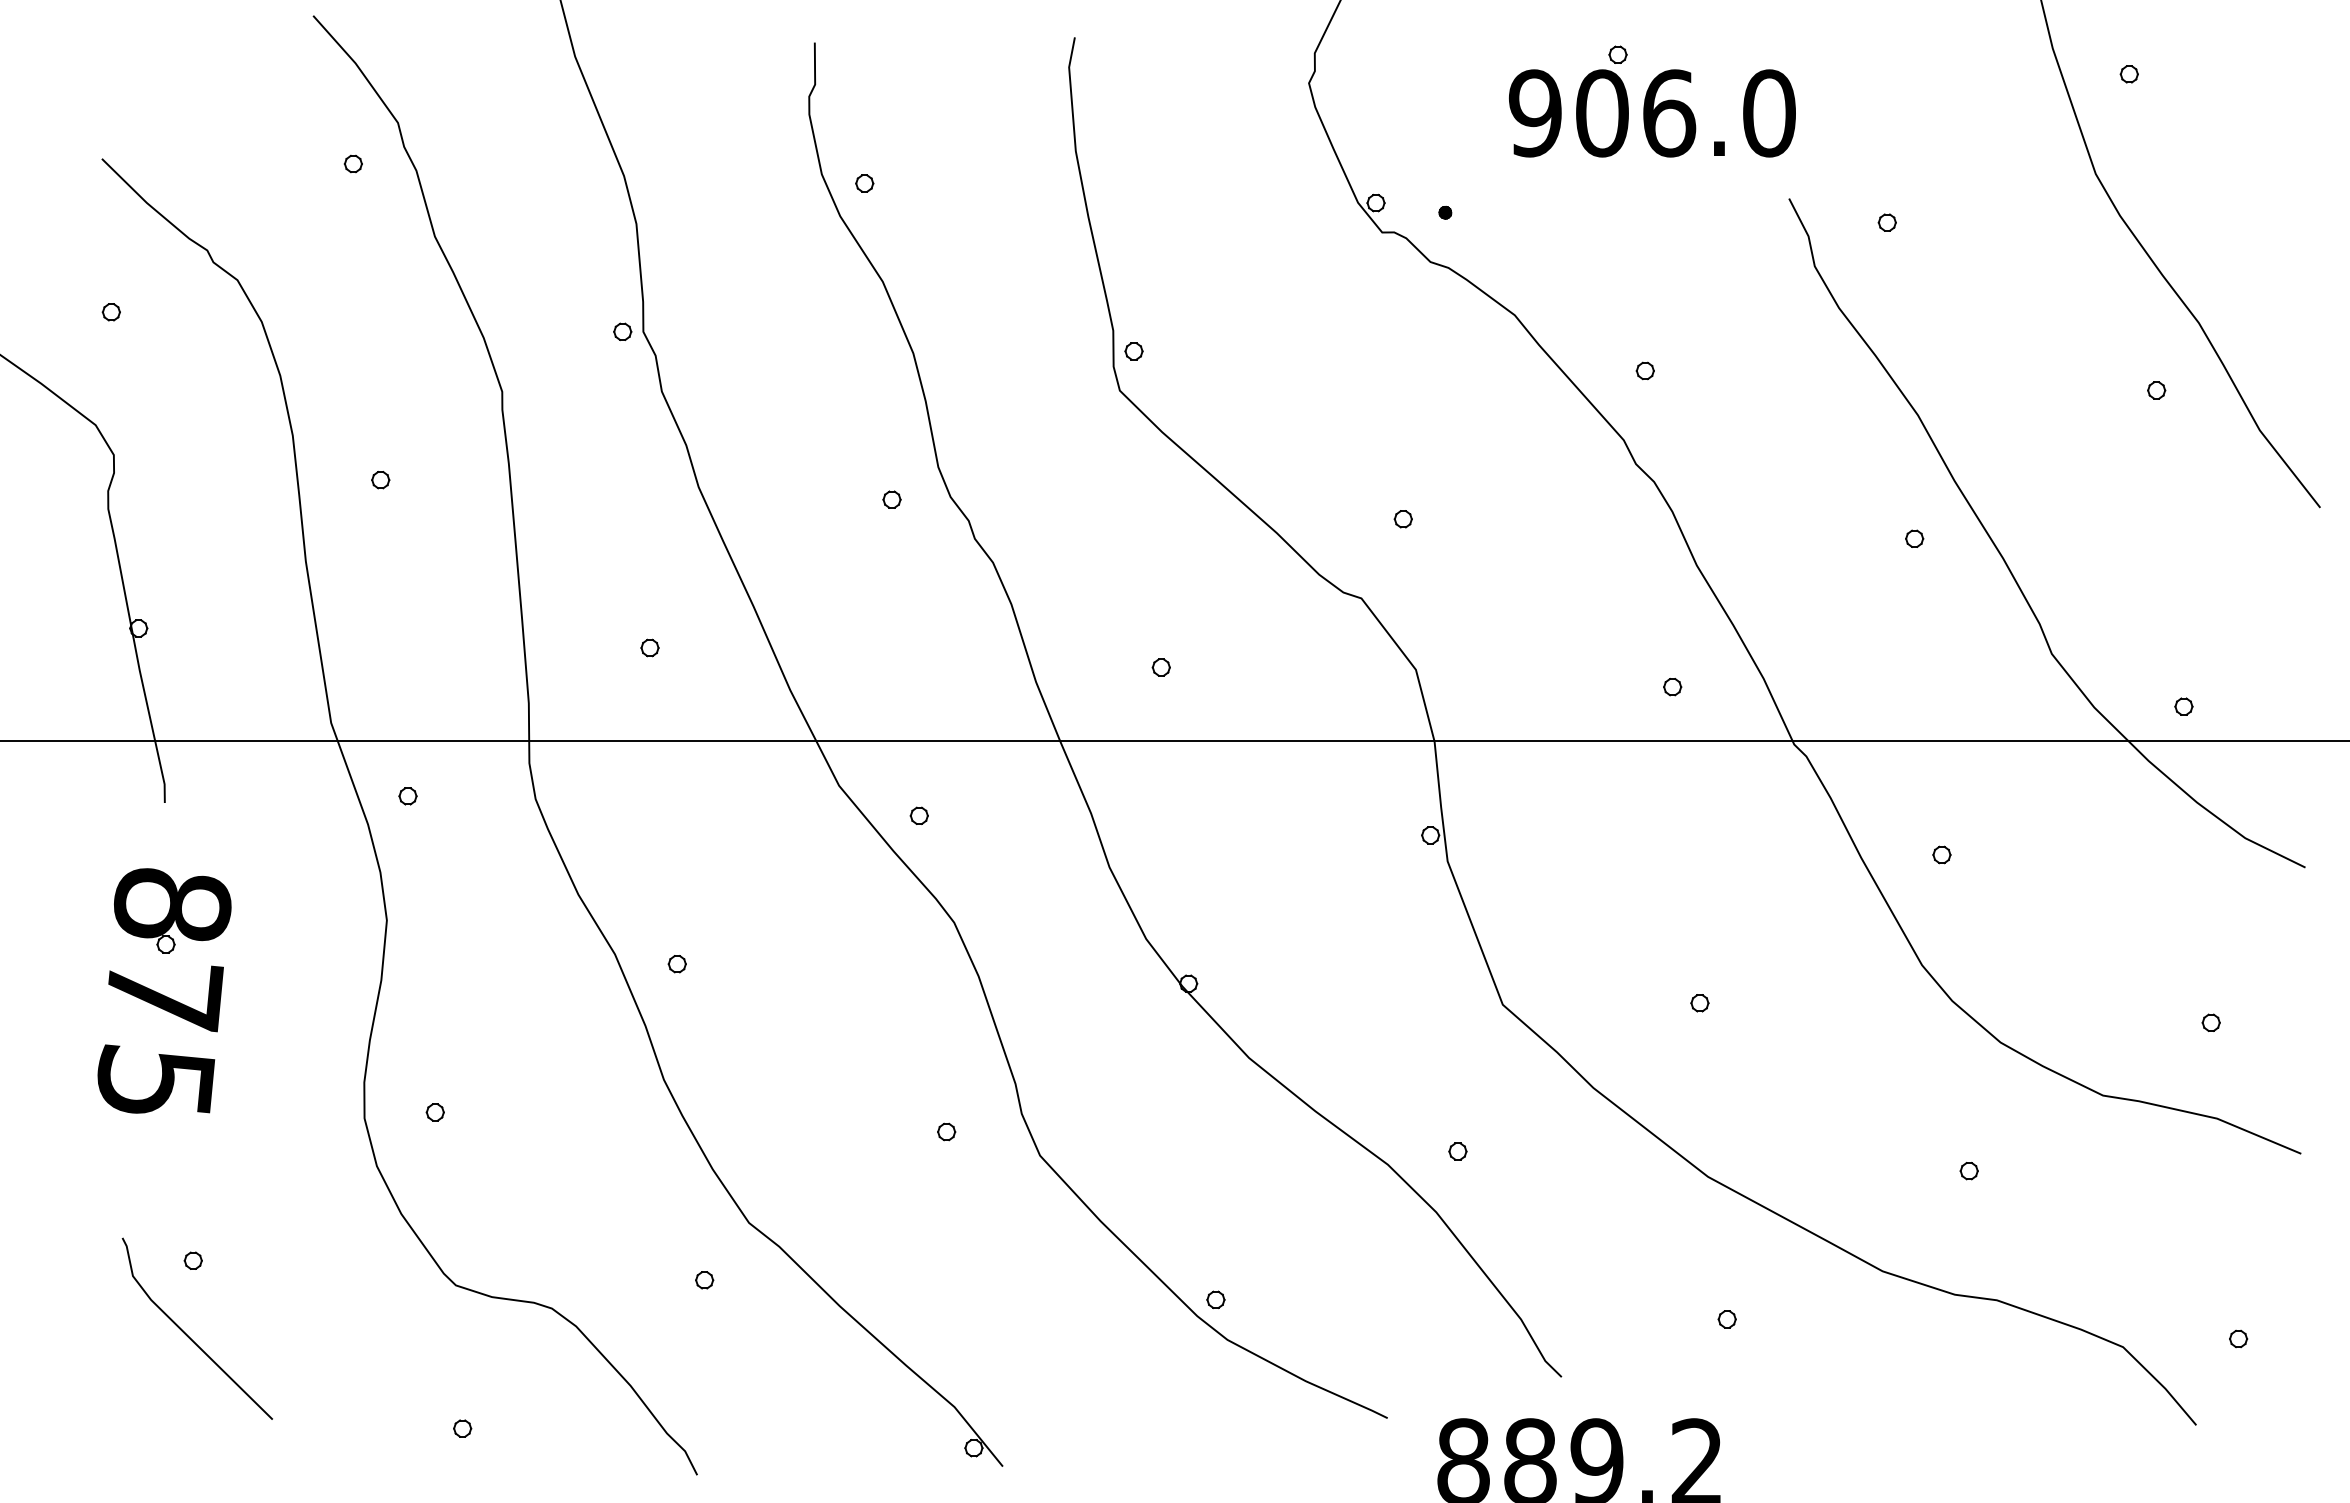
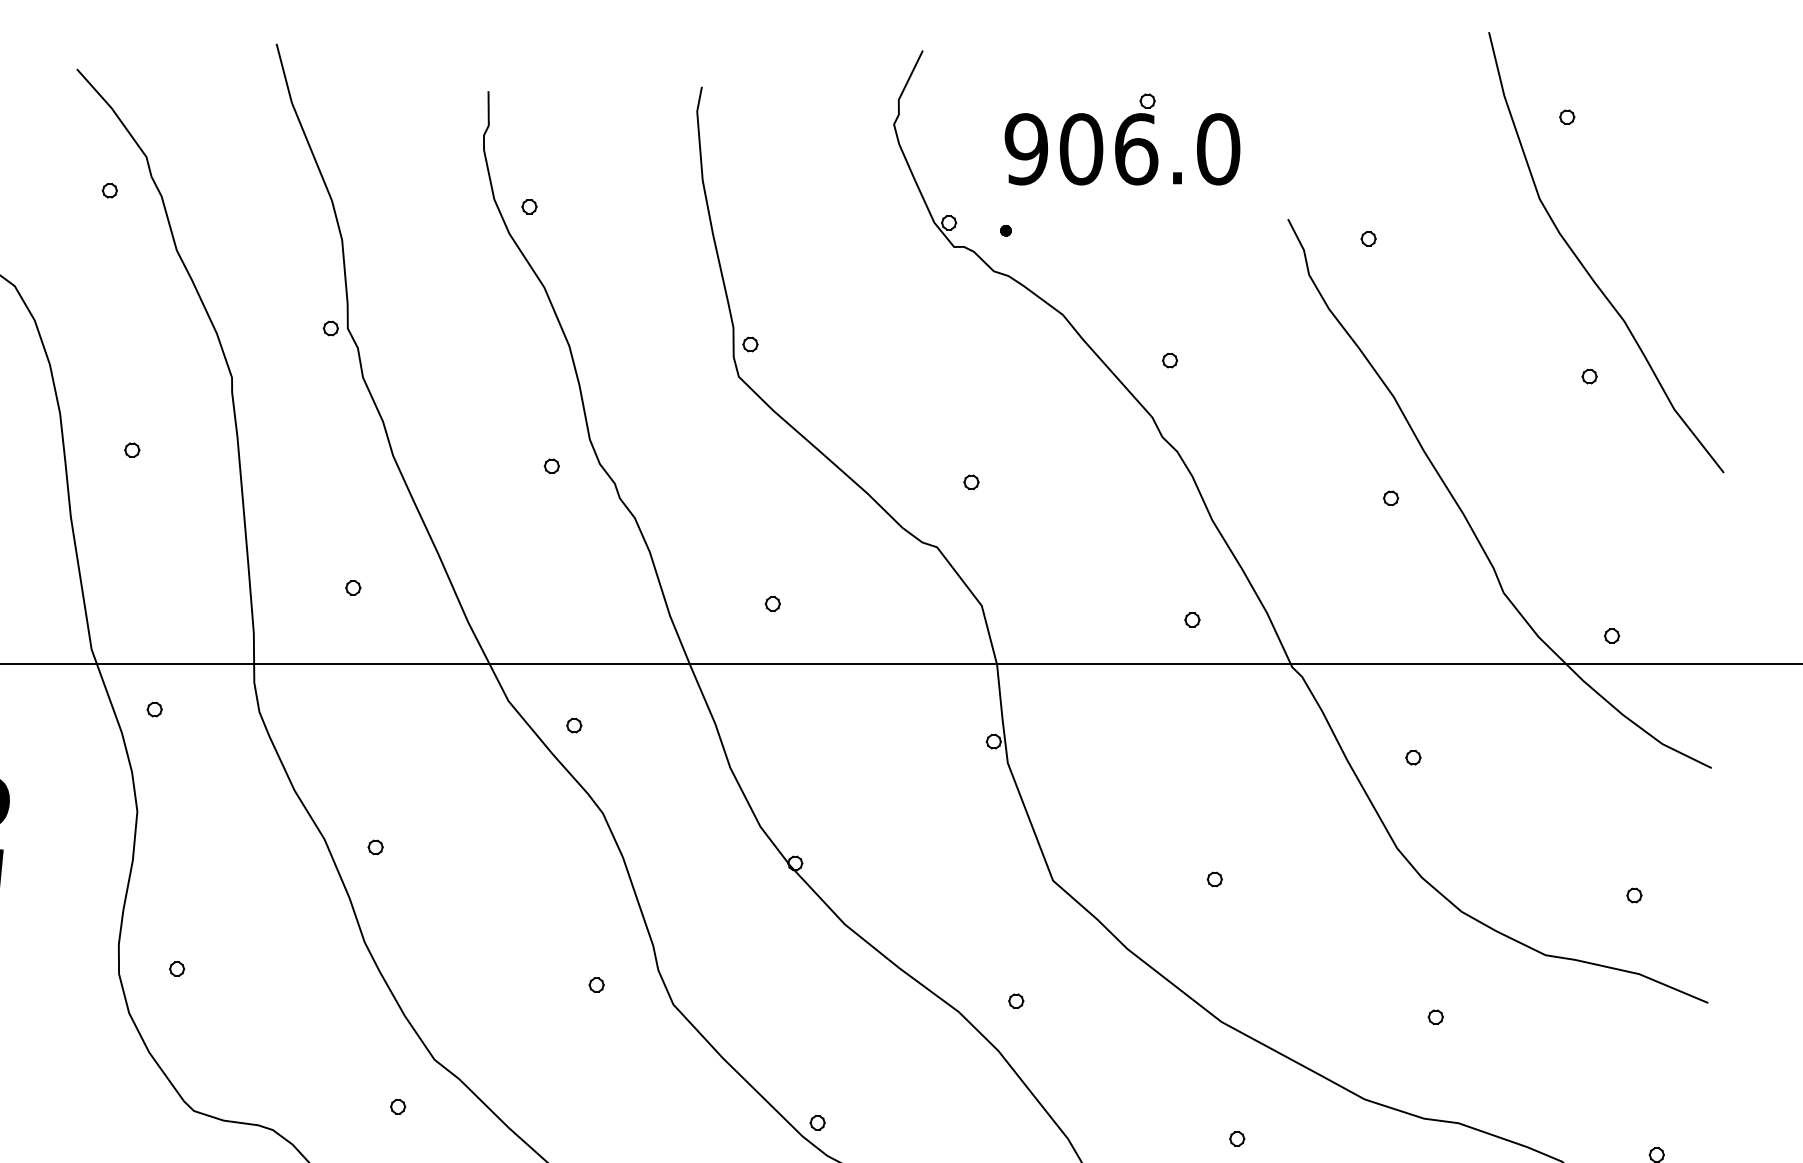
text: (1652, 113) -> (1122, 149), moved

